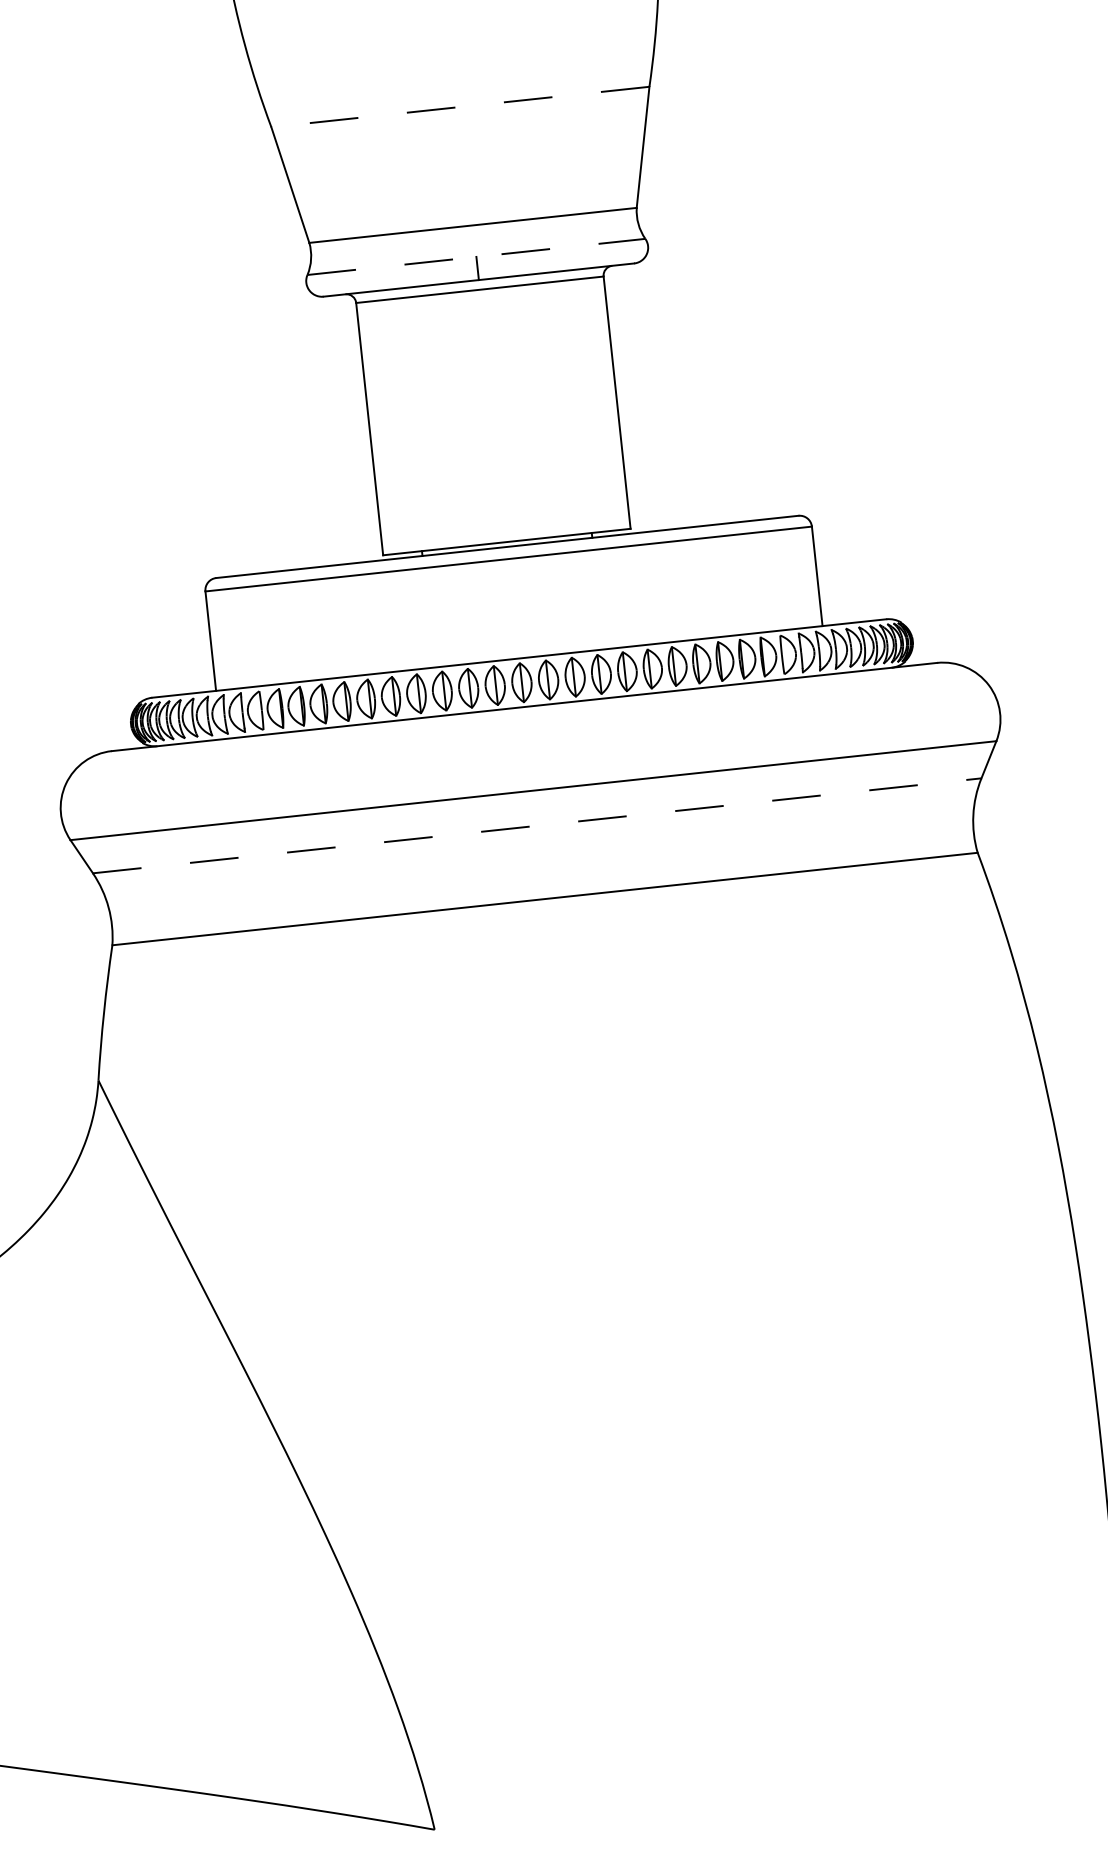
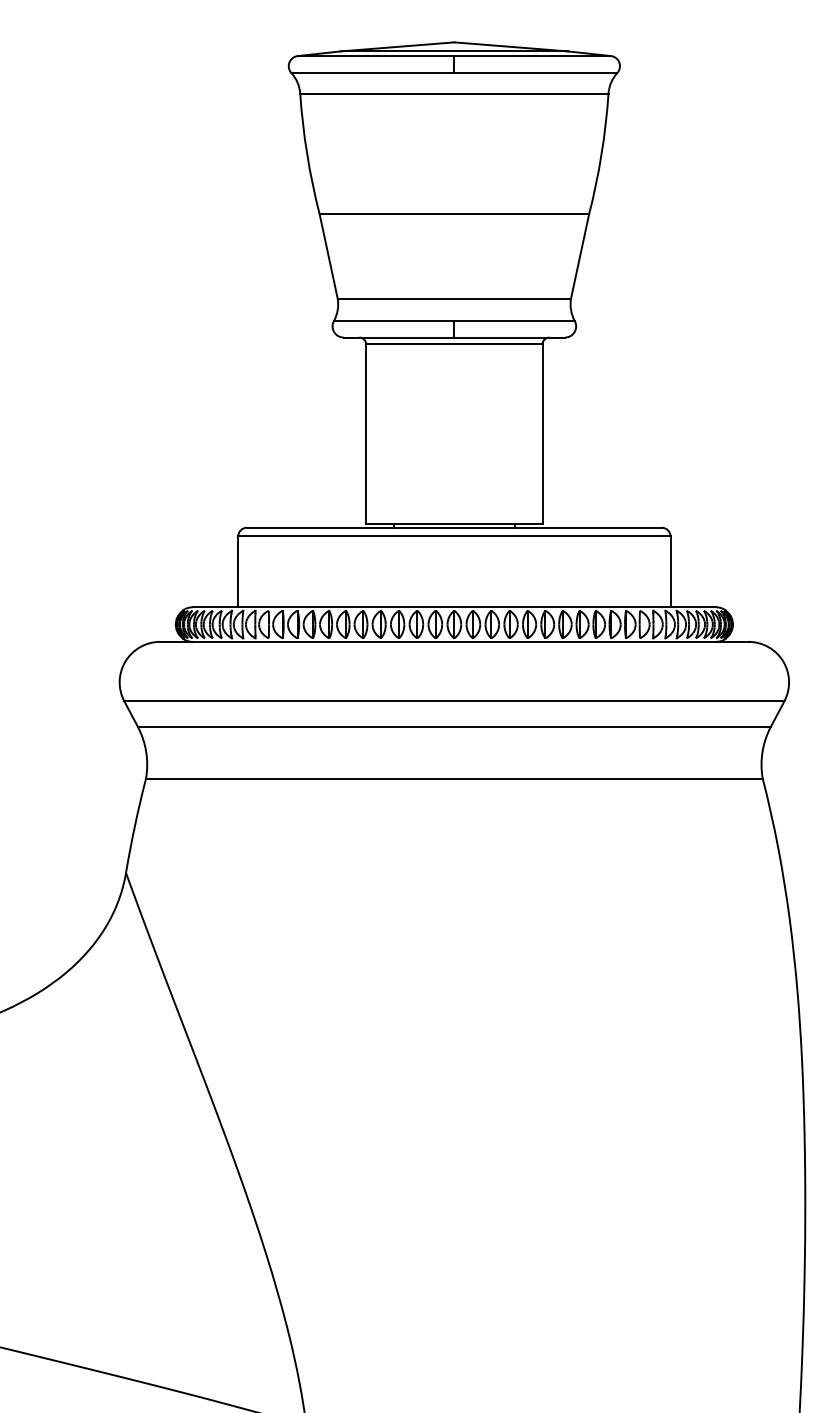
line: (460, 107) -> (454, 214), dashed -> solid
line: (476, 257) -> (454, 321), dashed -> solid
line: (537, 825) -> (454, 726), dashed -> solid

